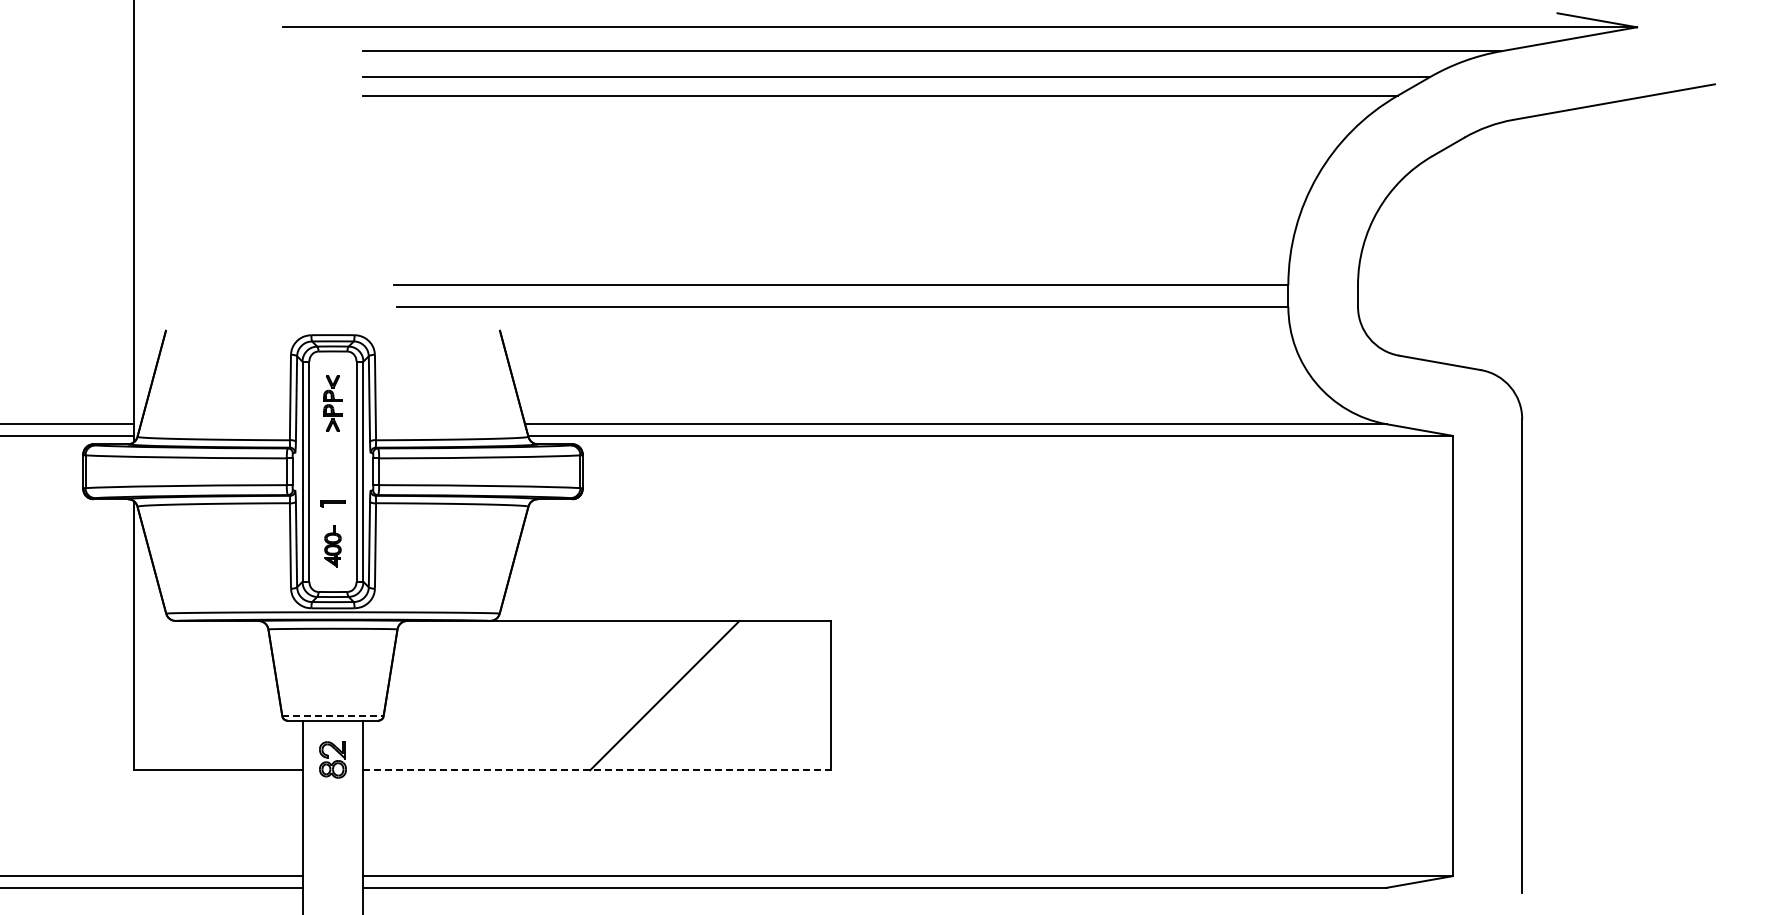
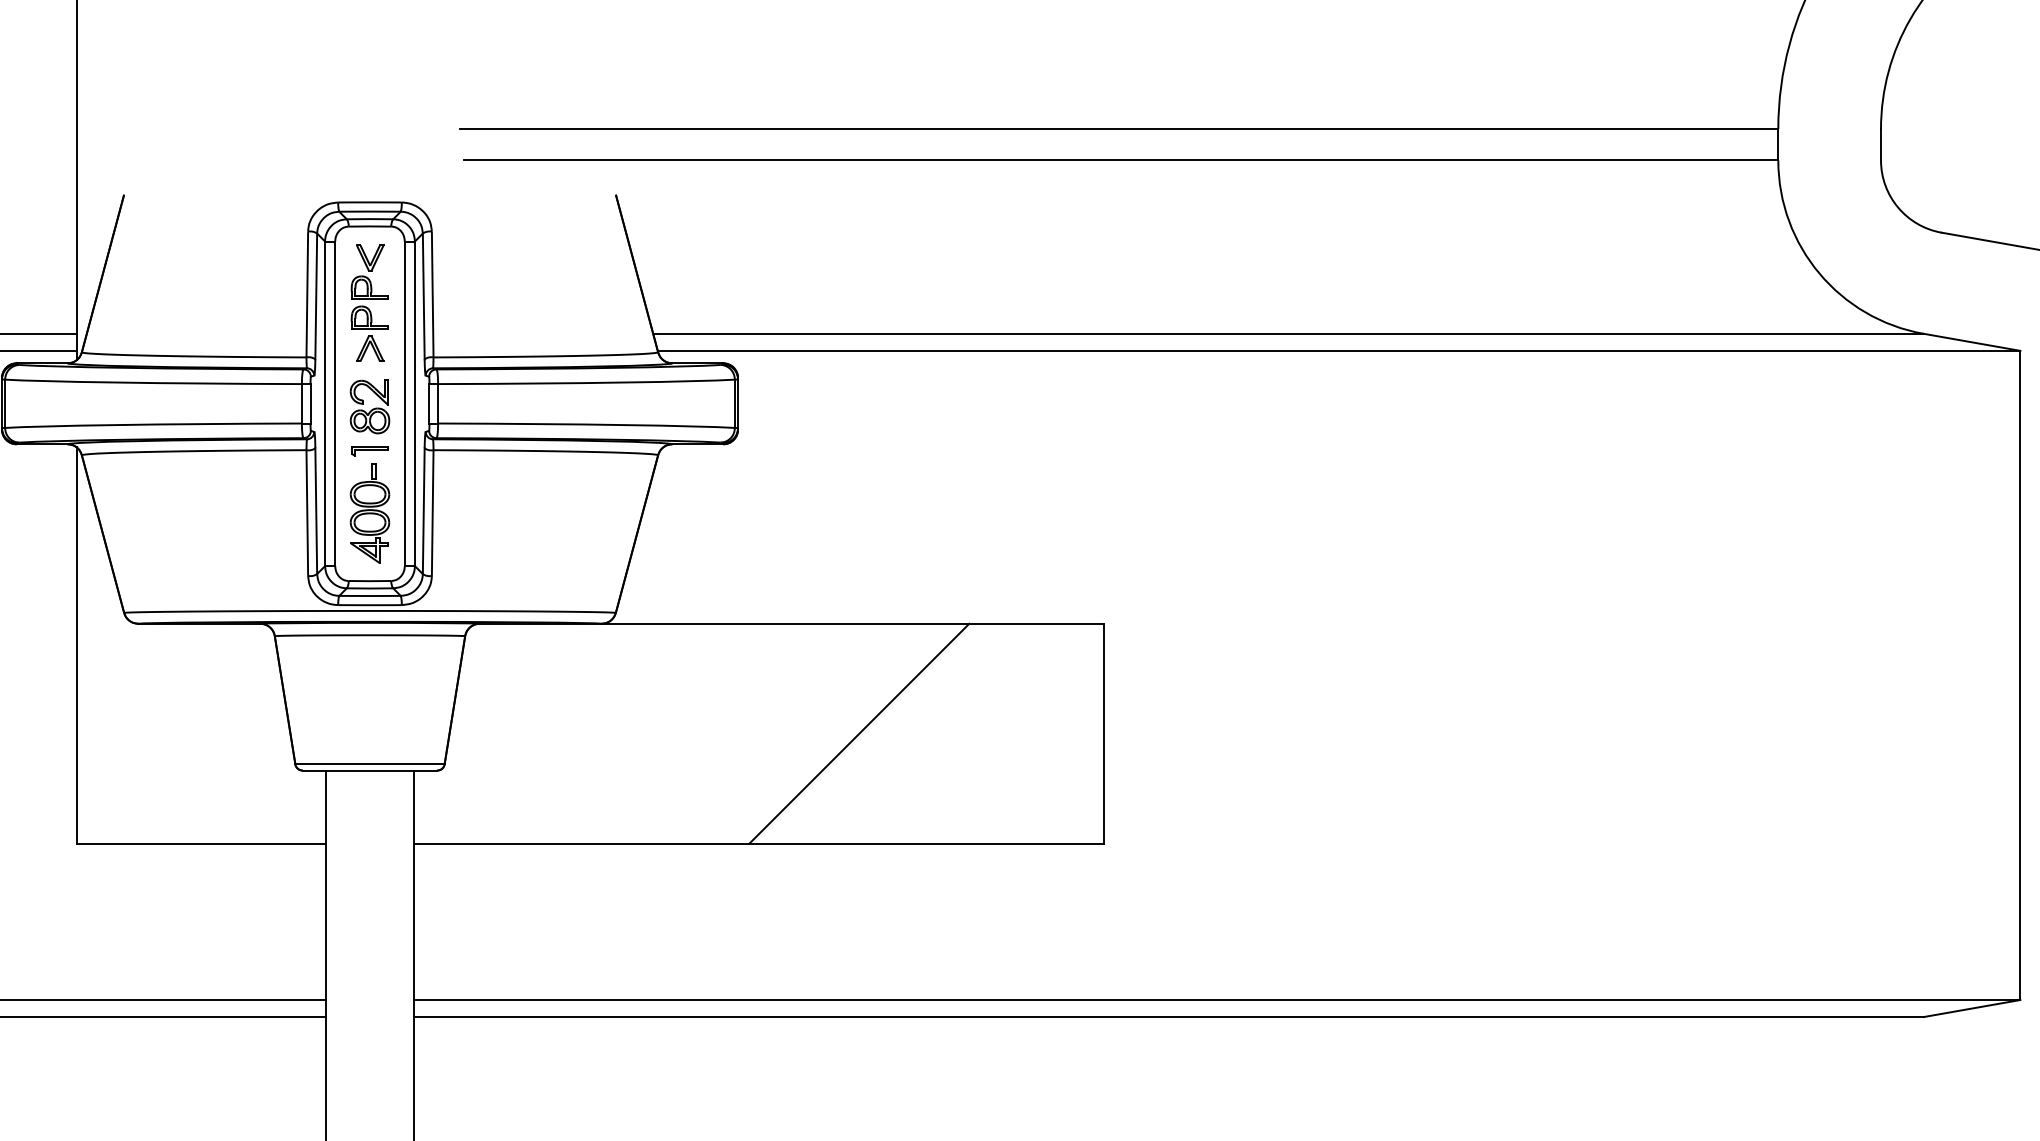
part: (332, 403) -> (369, 303), size x1.43
part: (332, 546) -> (369, 513), size x1.67
line: (332, 716) -> (369, 764), dashed -> solid
part: (332, 759) -> (369, 406), moved
line: (596, 770) -> (758, 844), dashed -> solid

